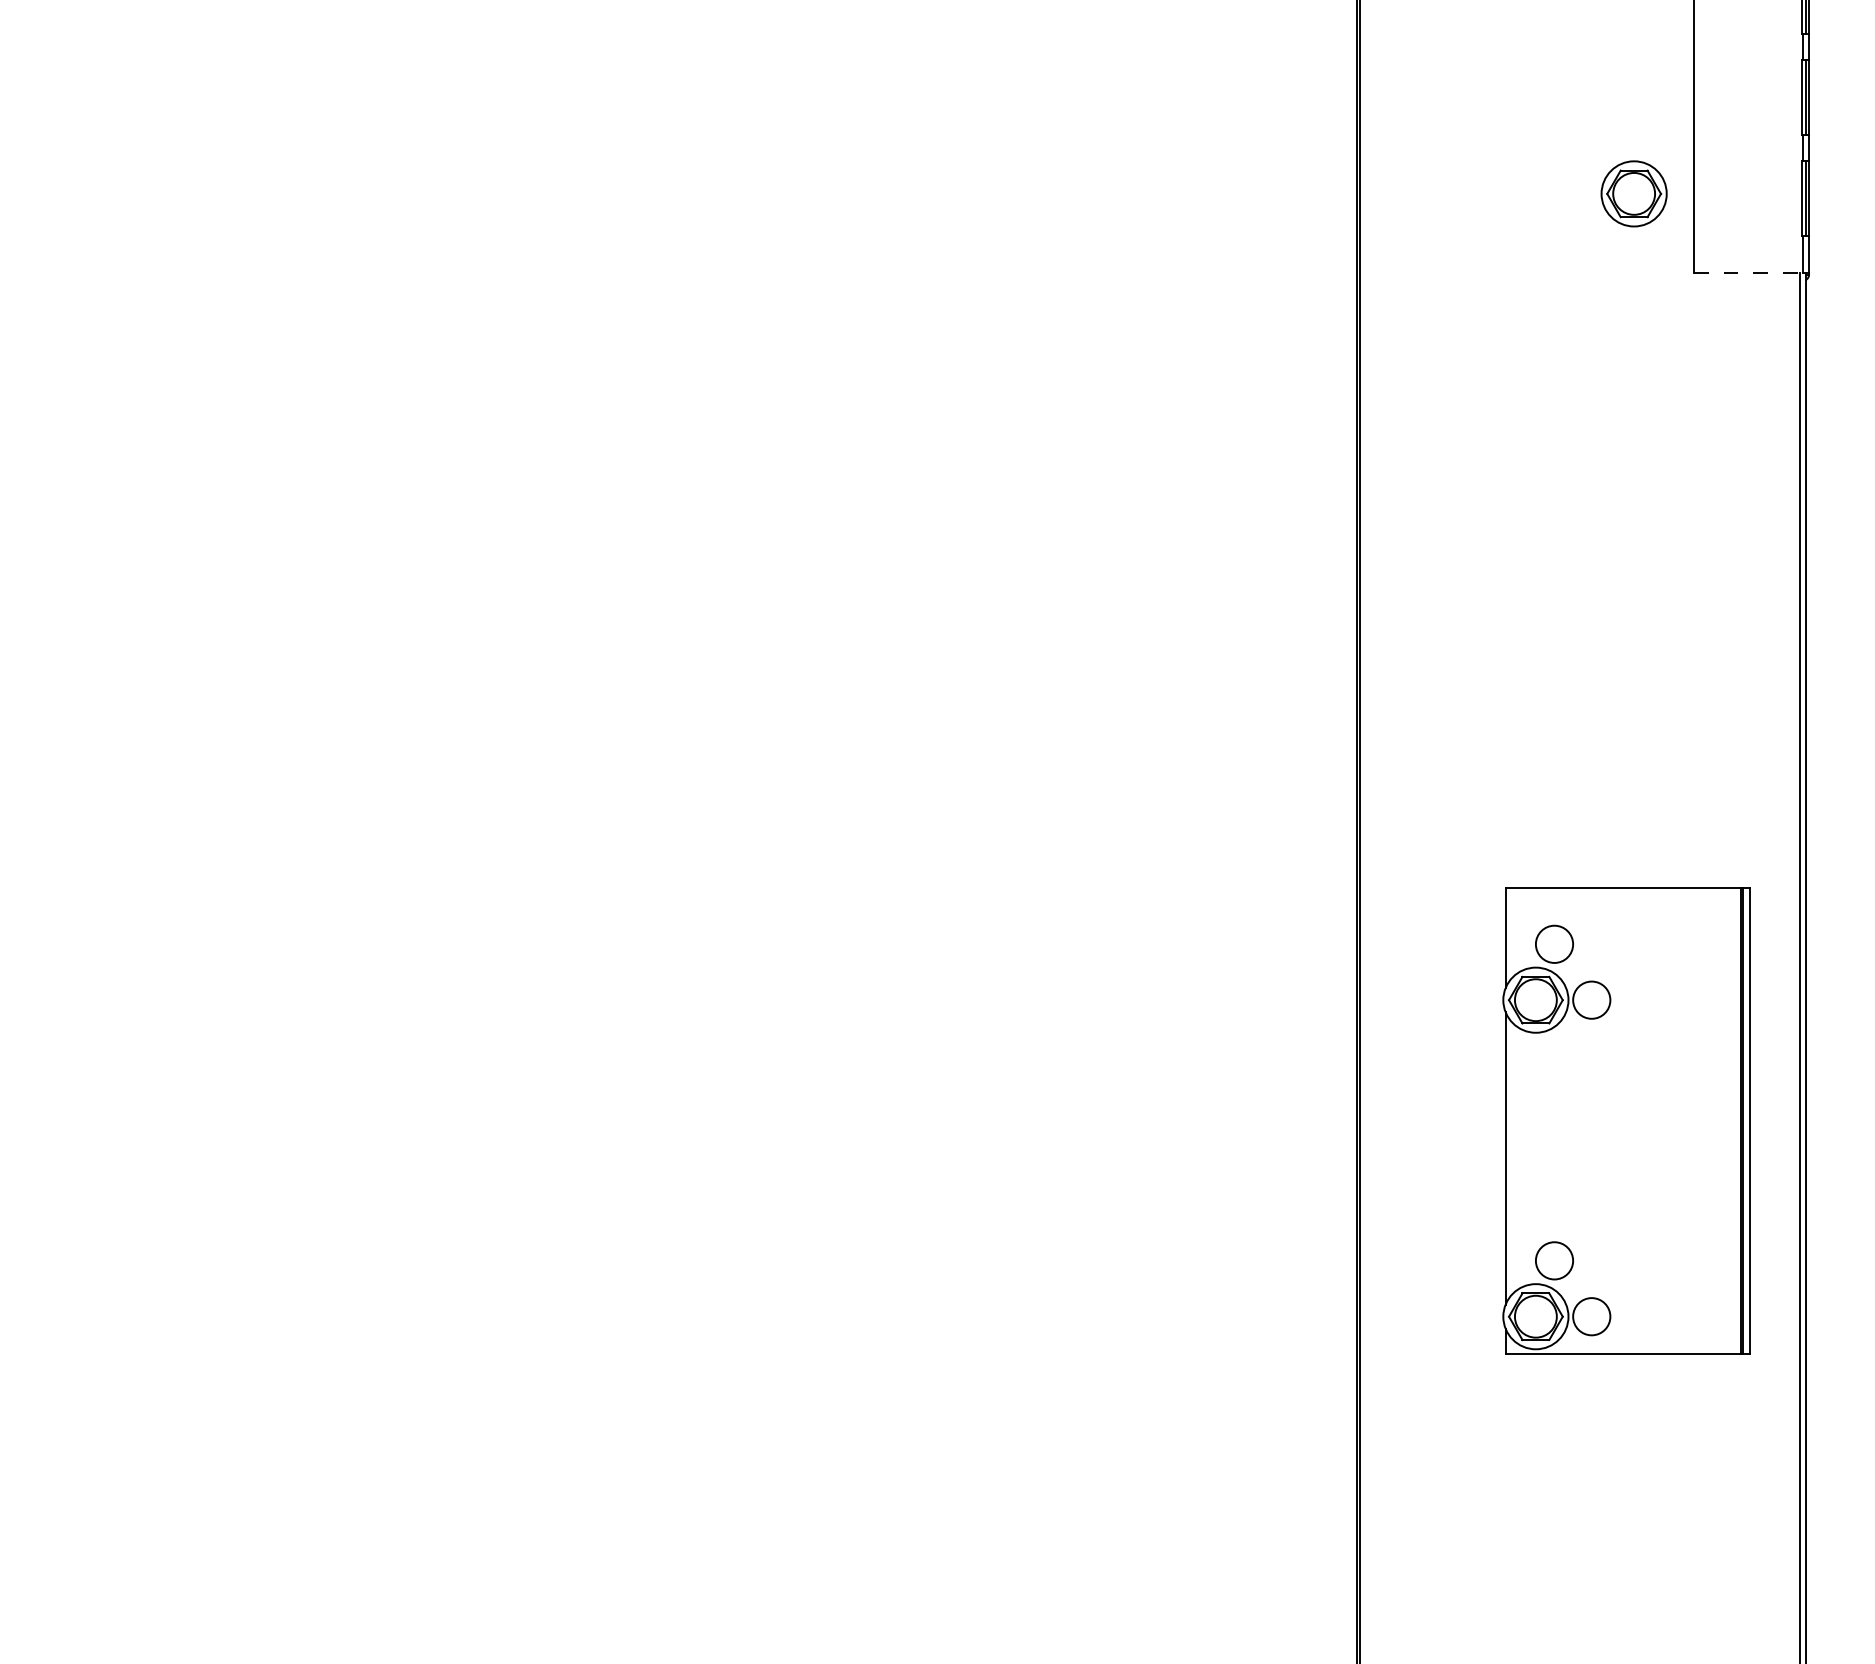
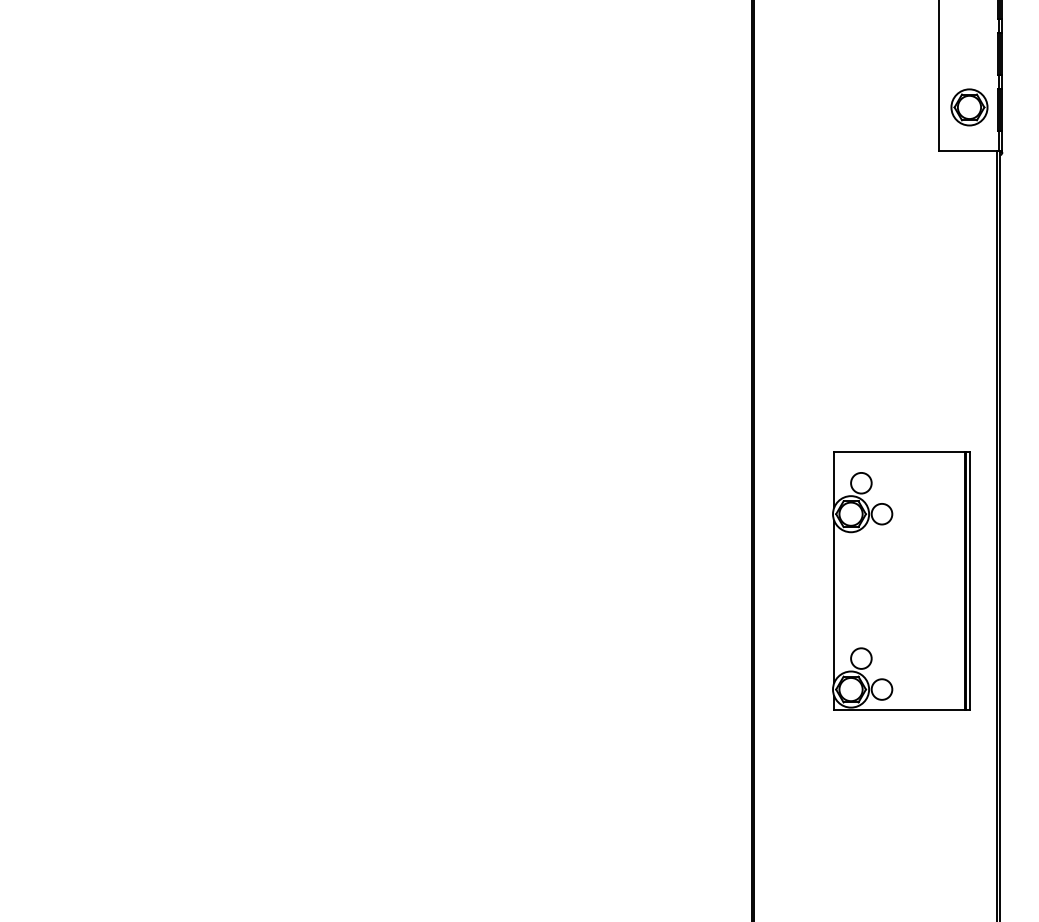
part: (1634, 194) -> (969, 107), moved
line: (1749, 273) -> (969, 151), dashed -> solid
part: (1626, 1119) -> (901, 580), moved

